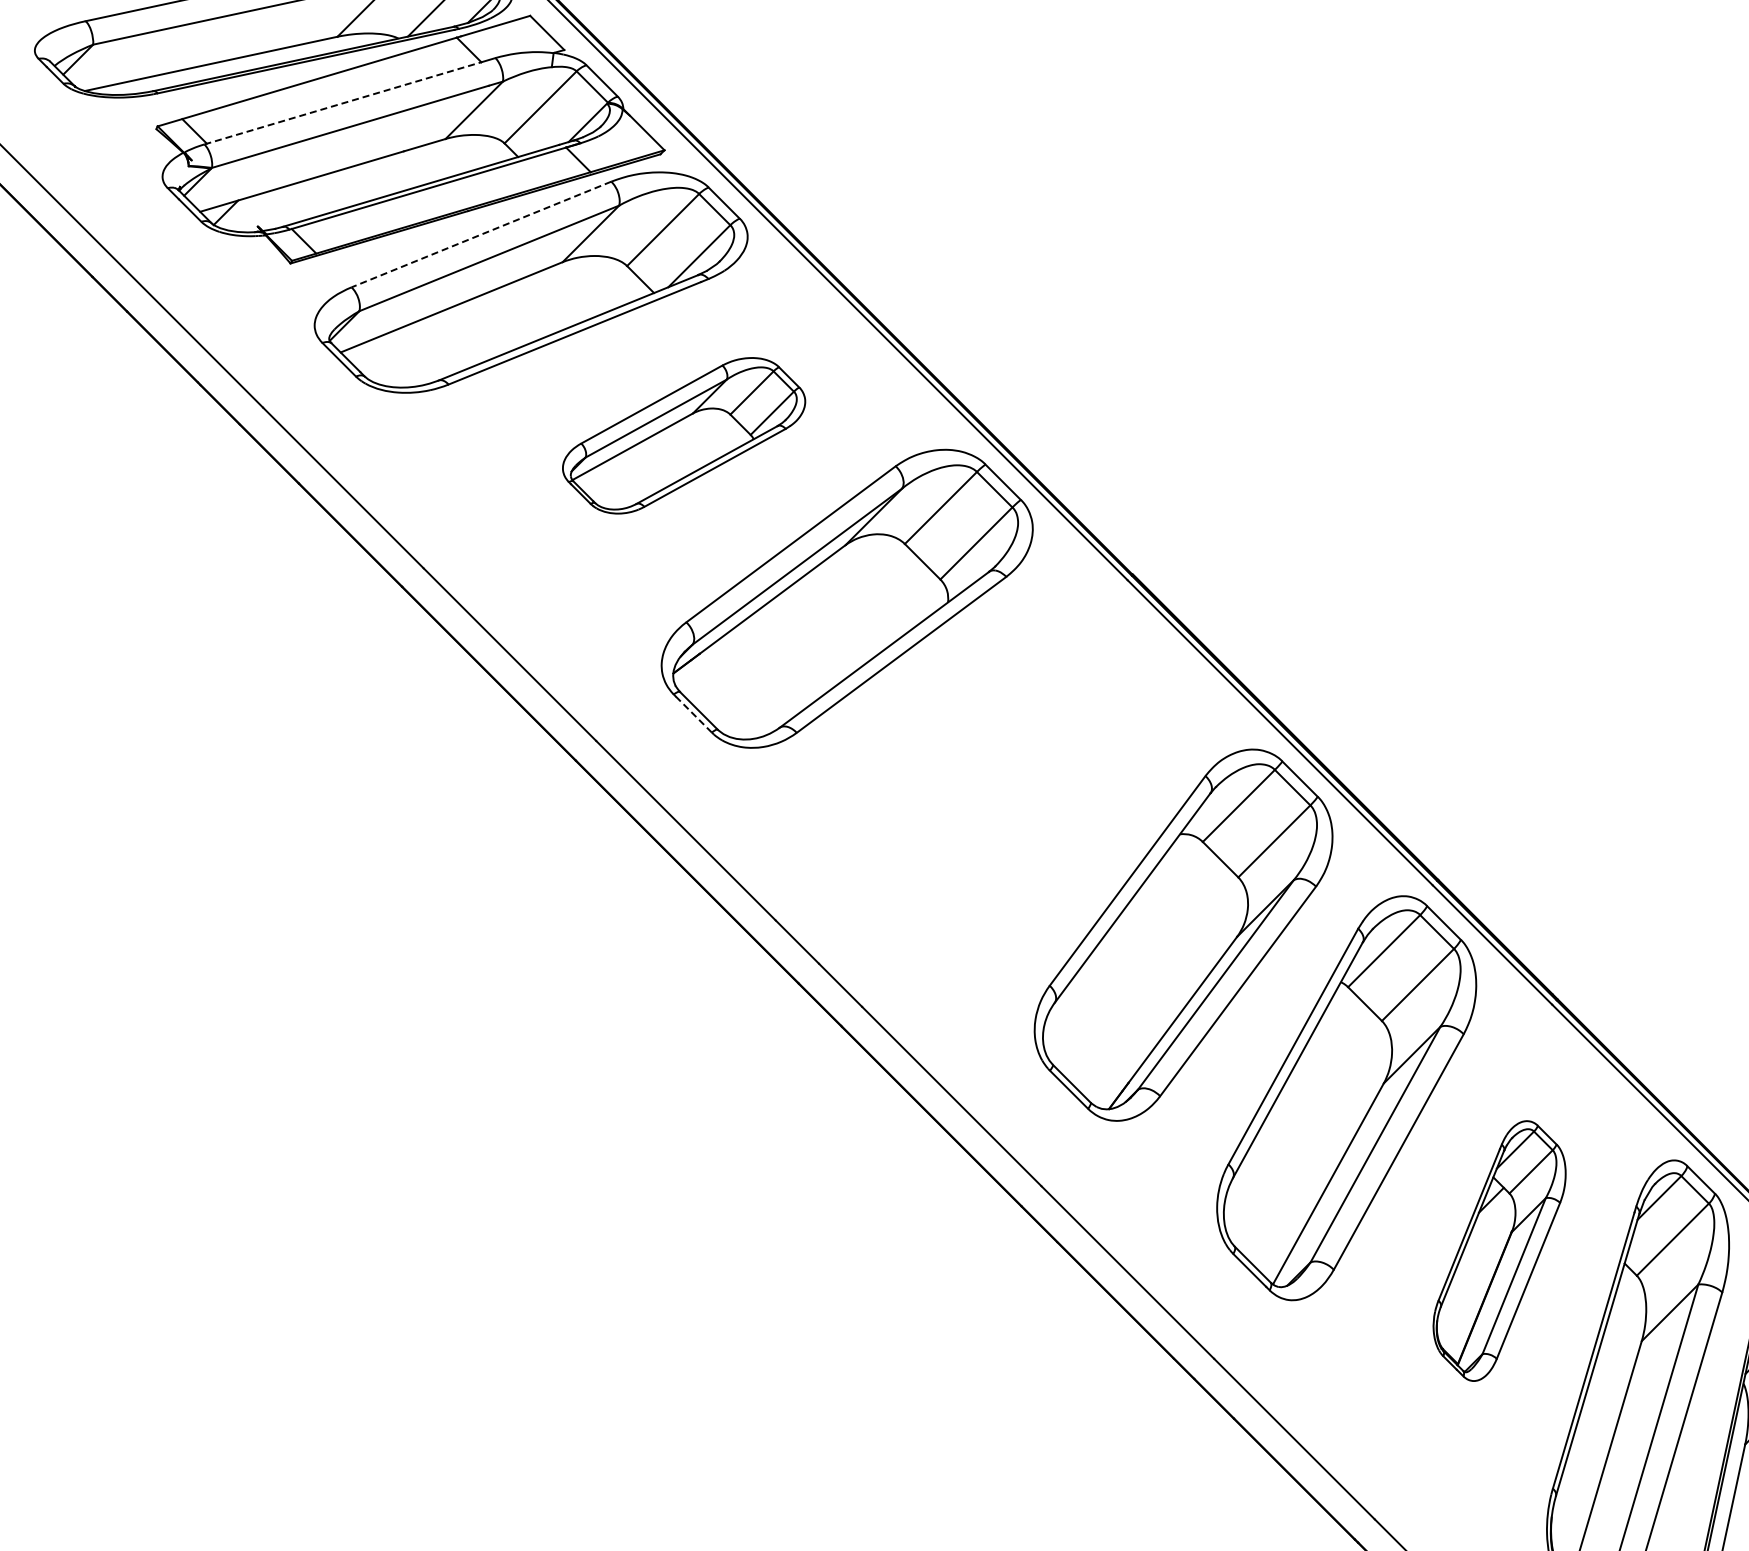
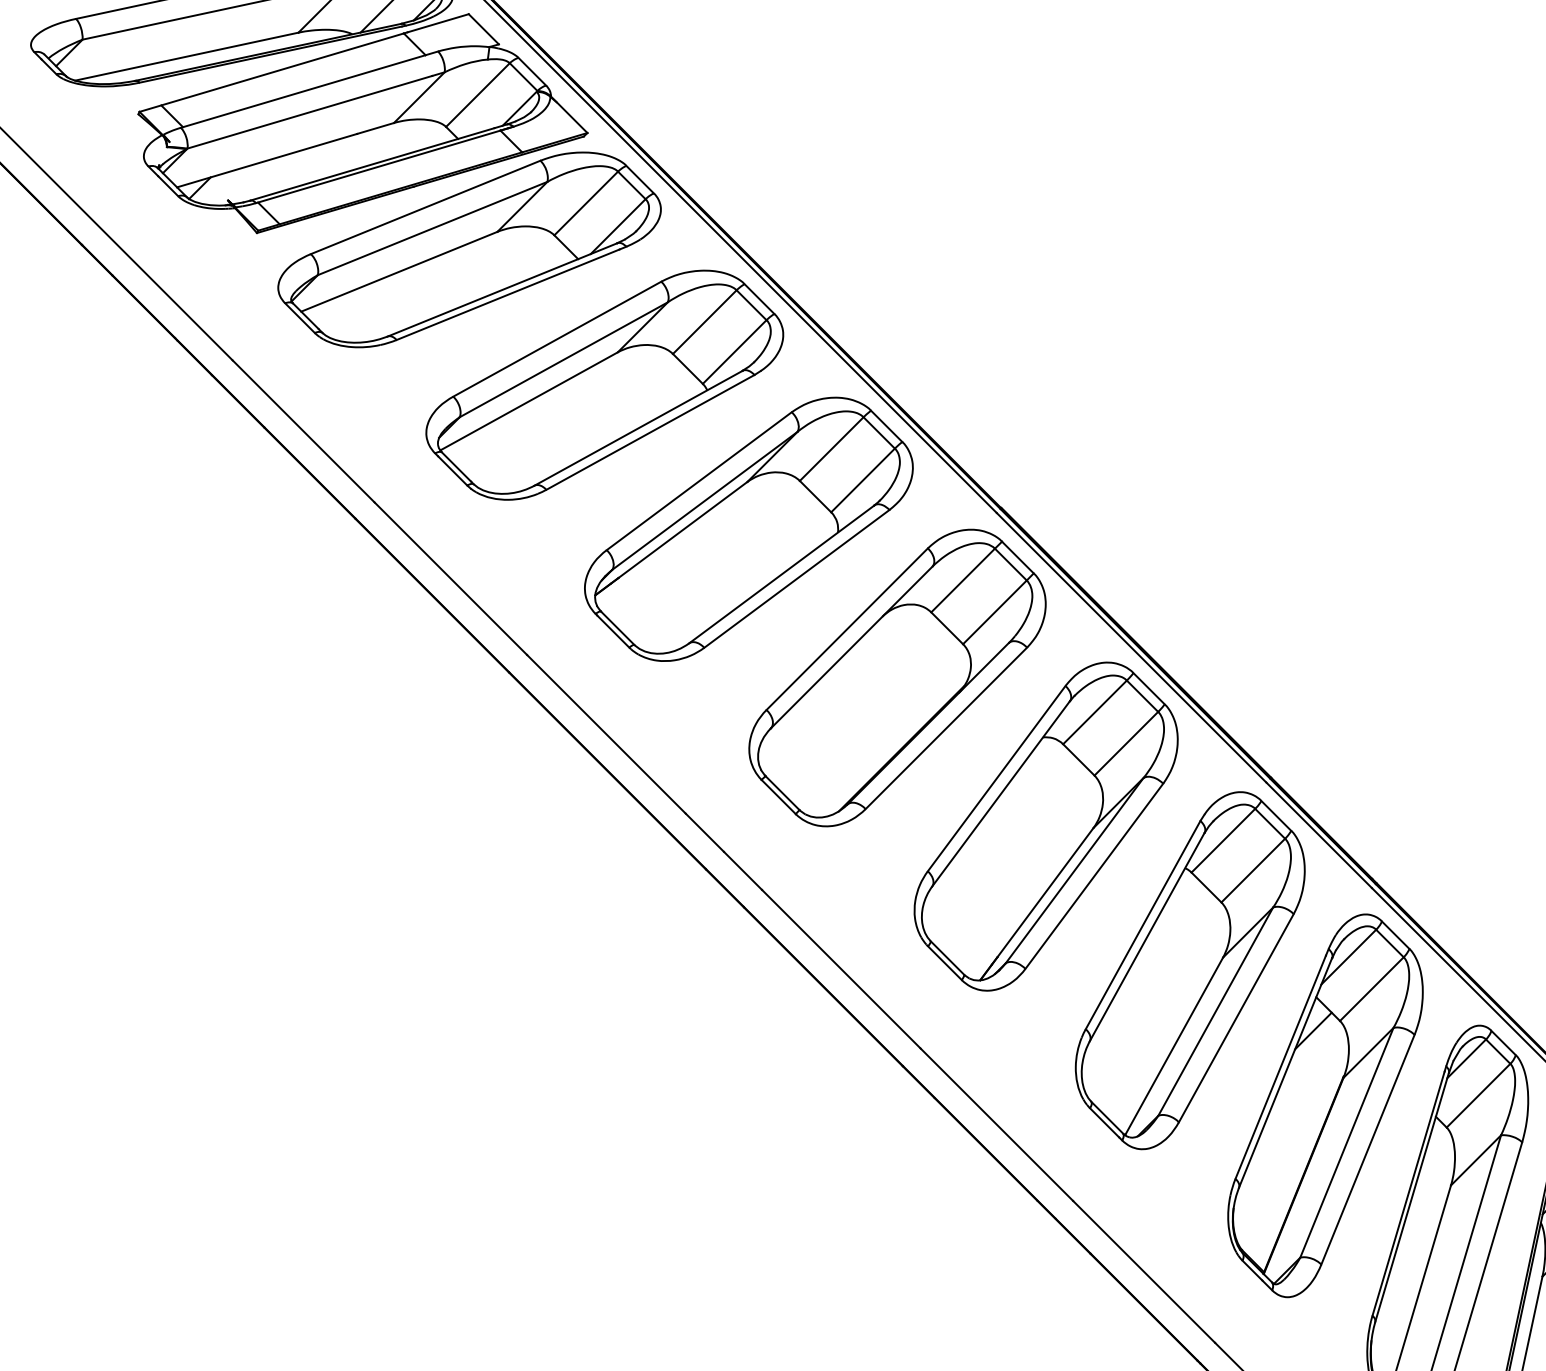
line: (343, 103) -> (303, 91), dashed -> solid
line: (480, 234) -> (424, 207), dashed -> solid
part: (683, 435) -> (604, 385), size x1.67
line: (693, 714) -> (613, 631), dashed -> solid
part: (1015, 766) -> (897, 677), added
part: (1499, 1250) -> (1325, 1105), size x1.67

